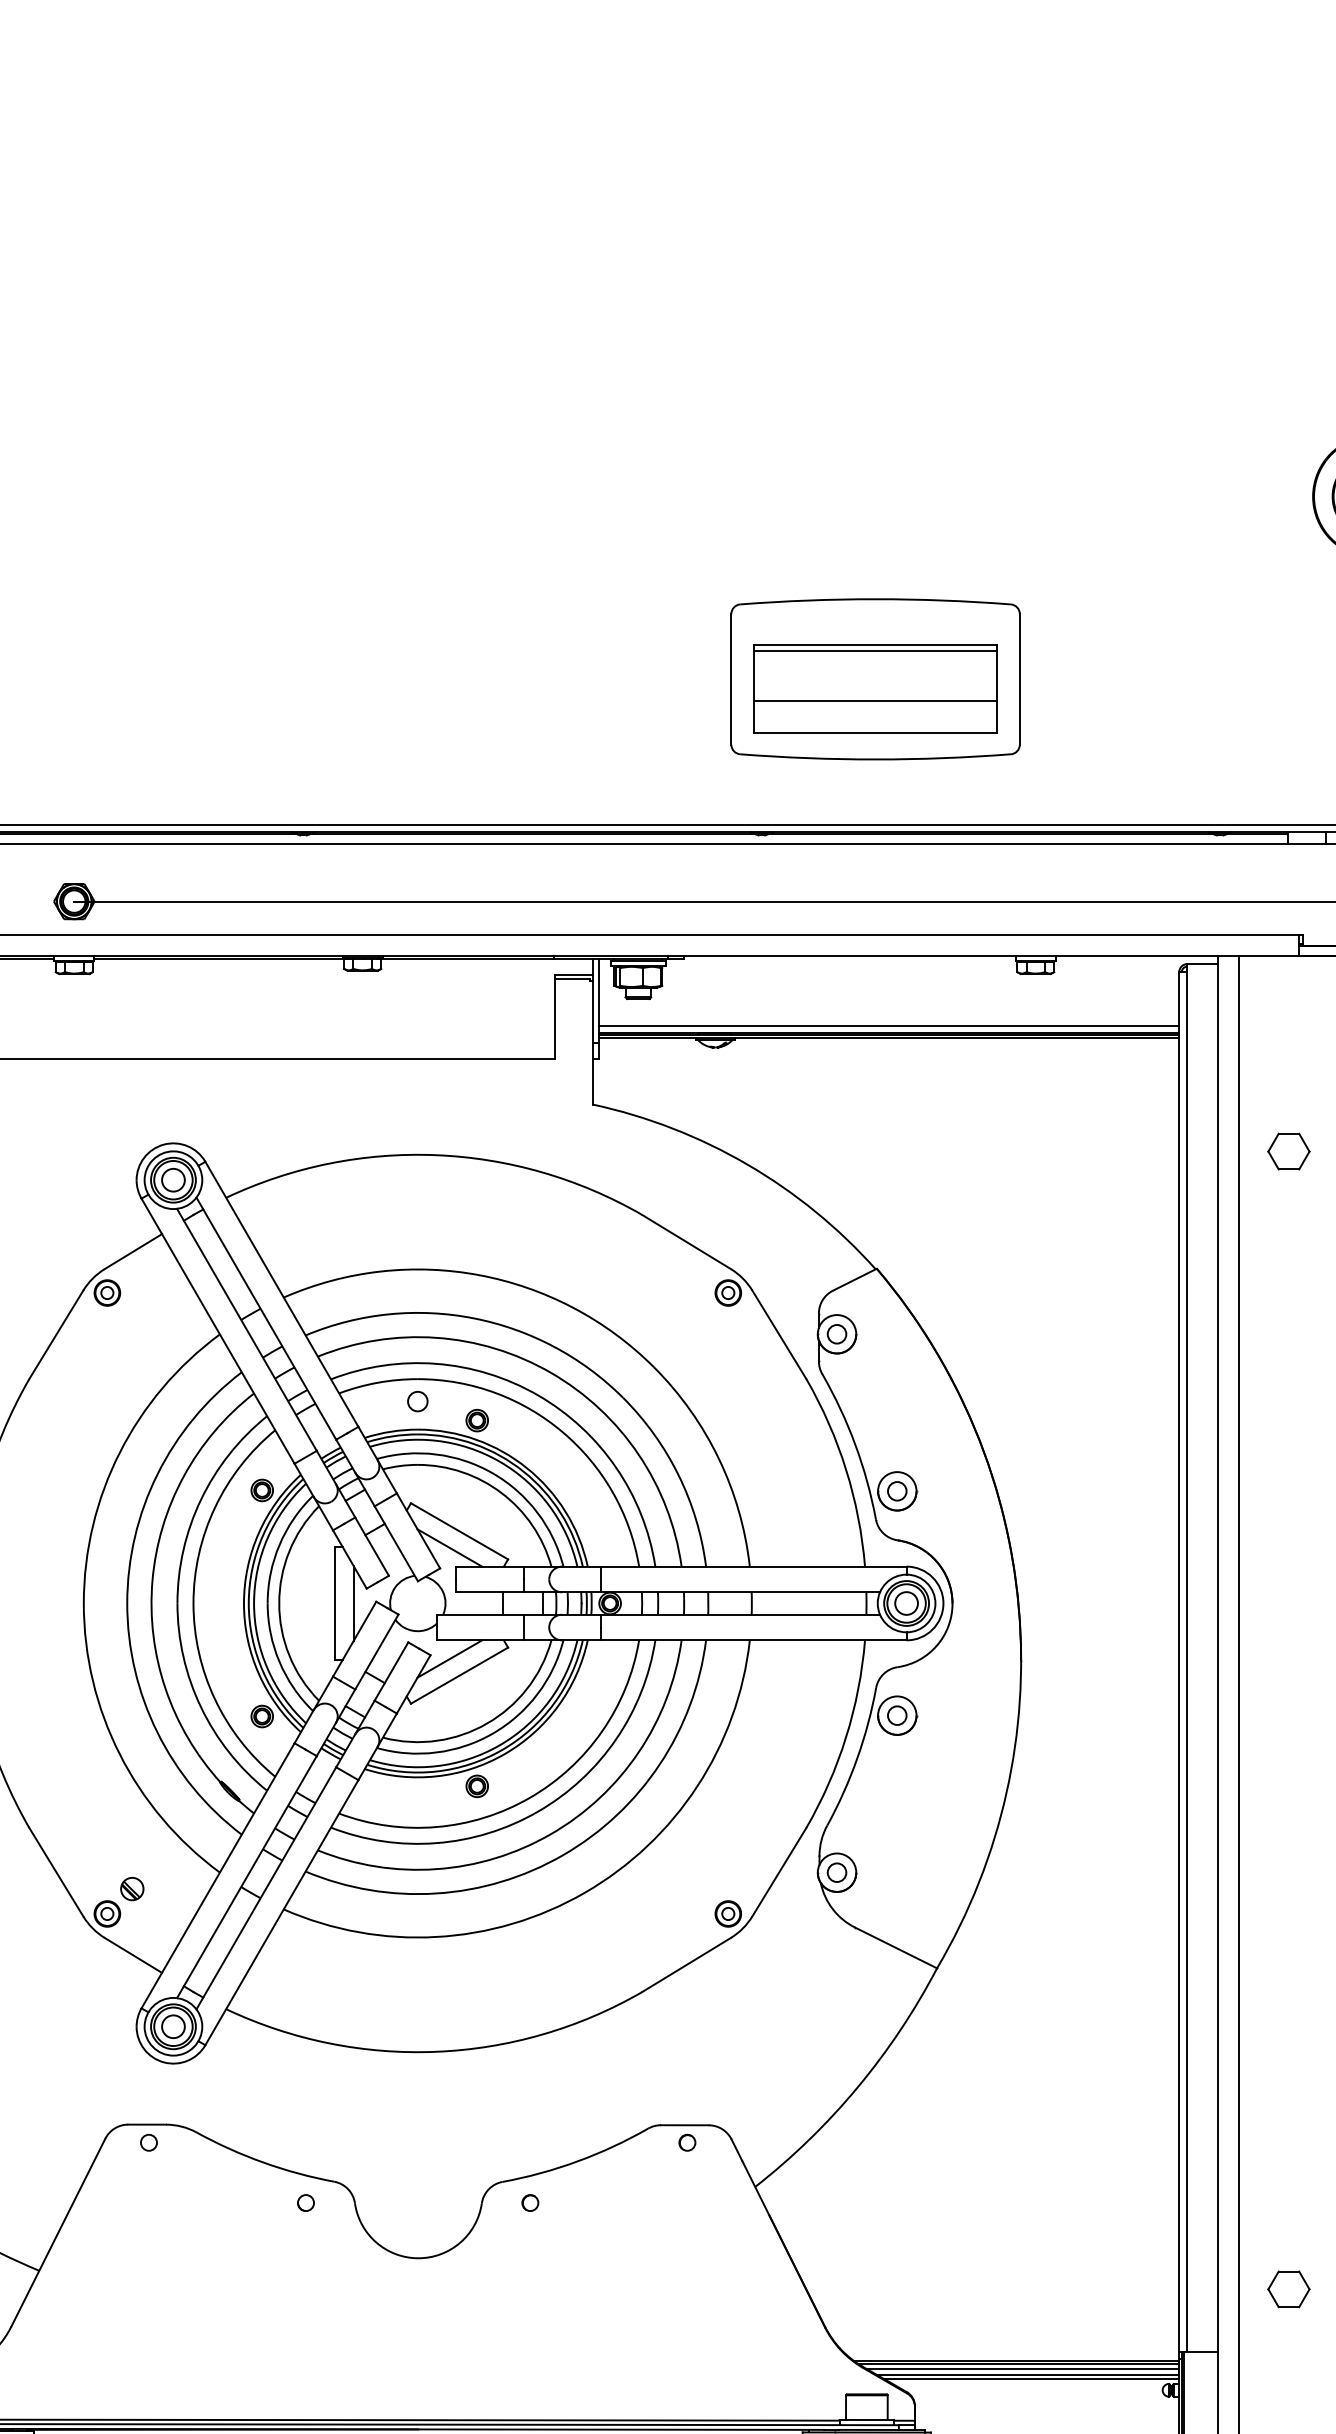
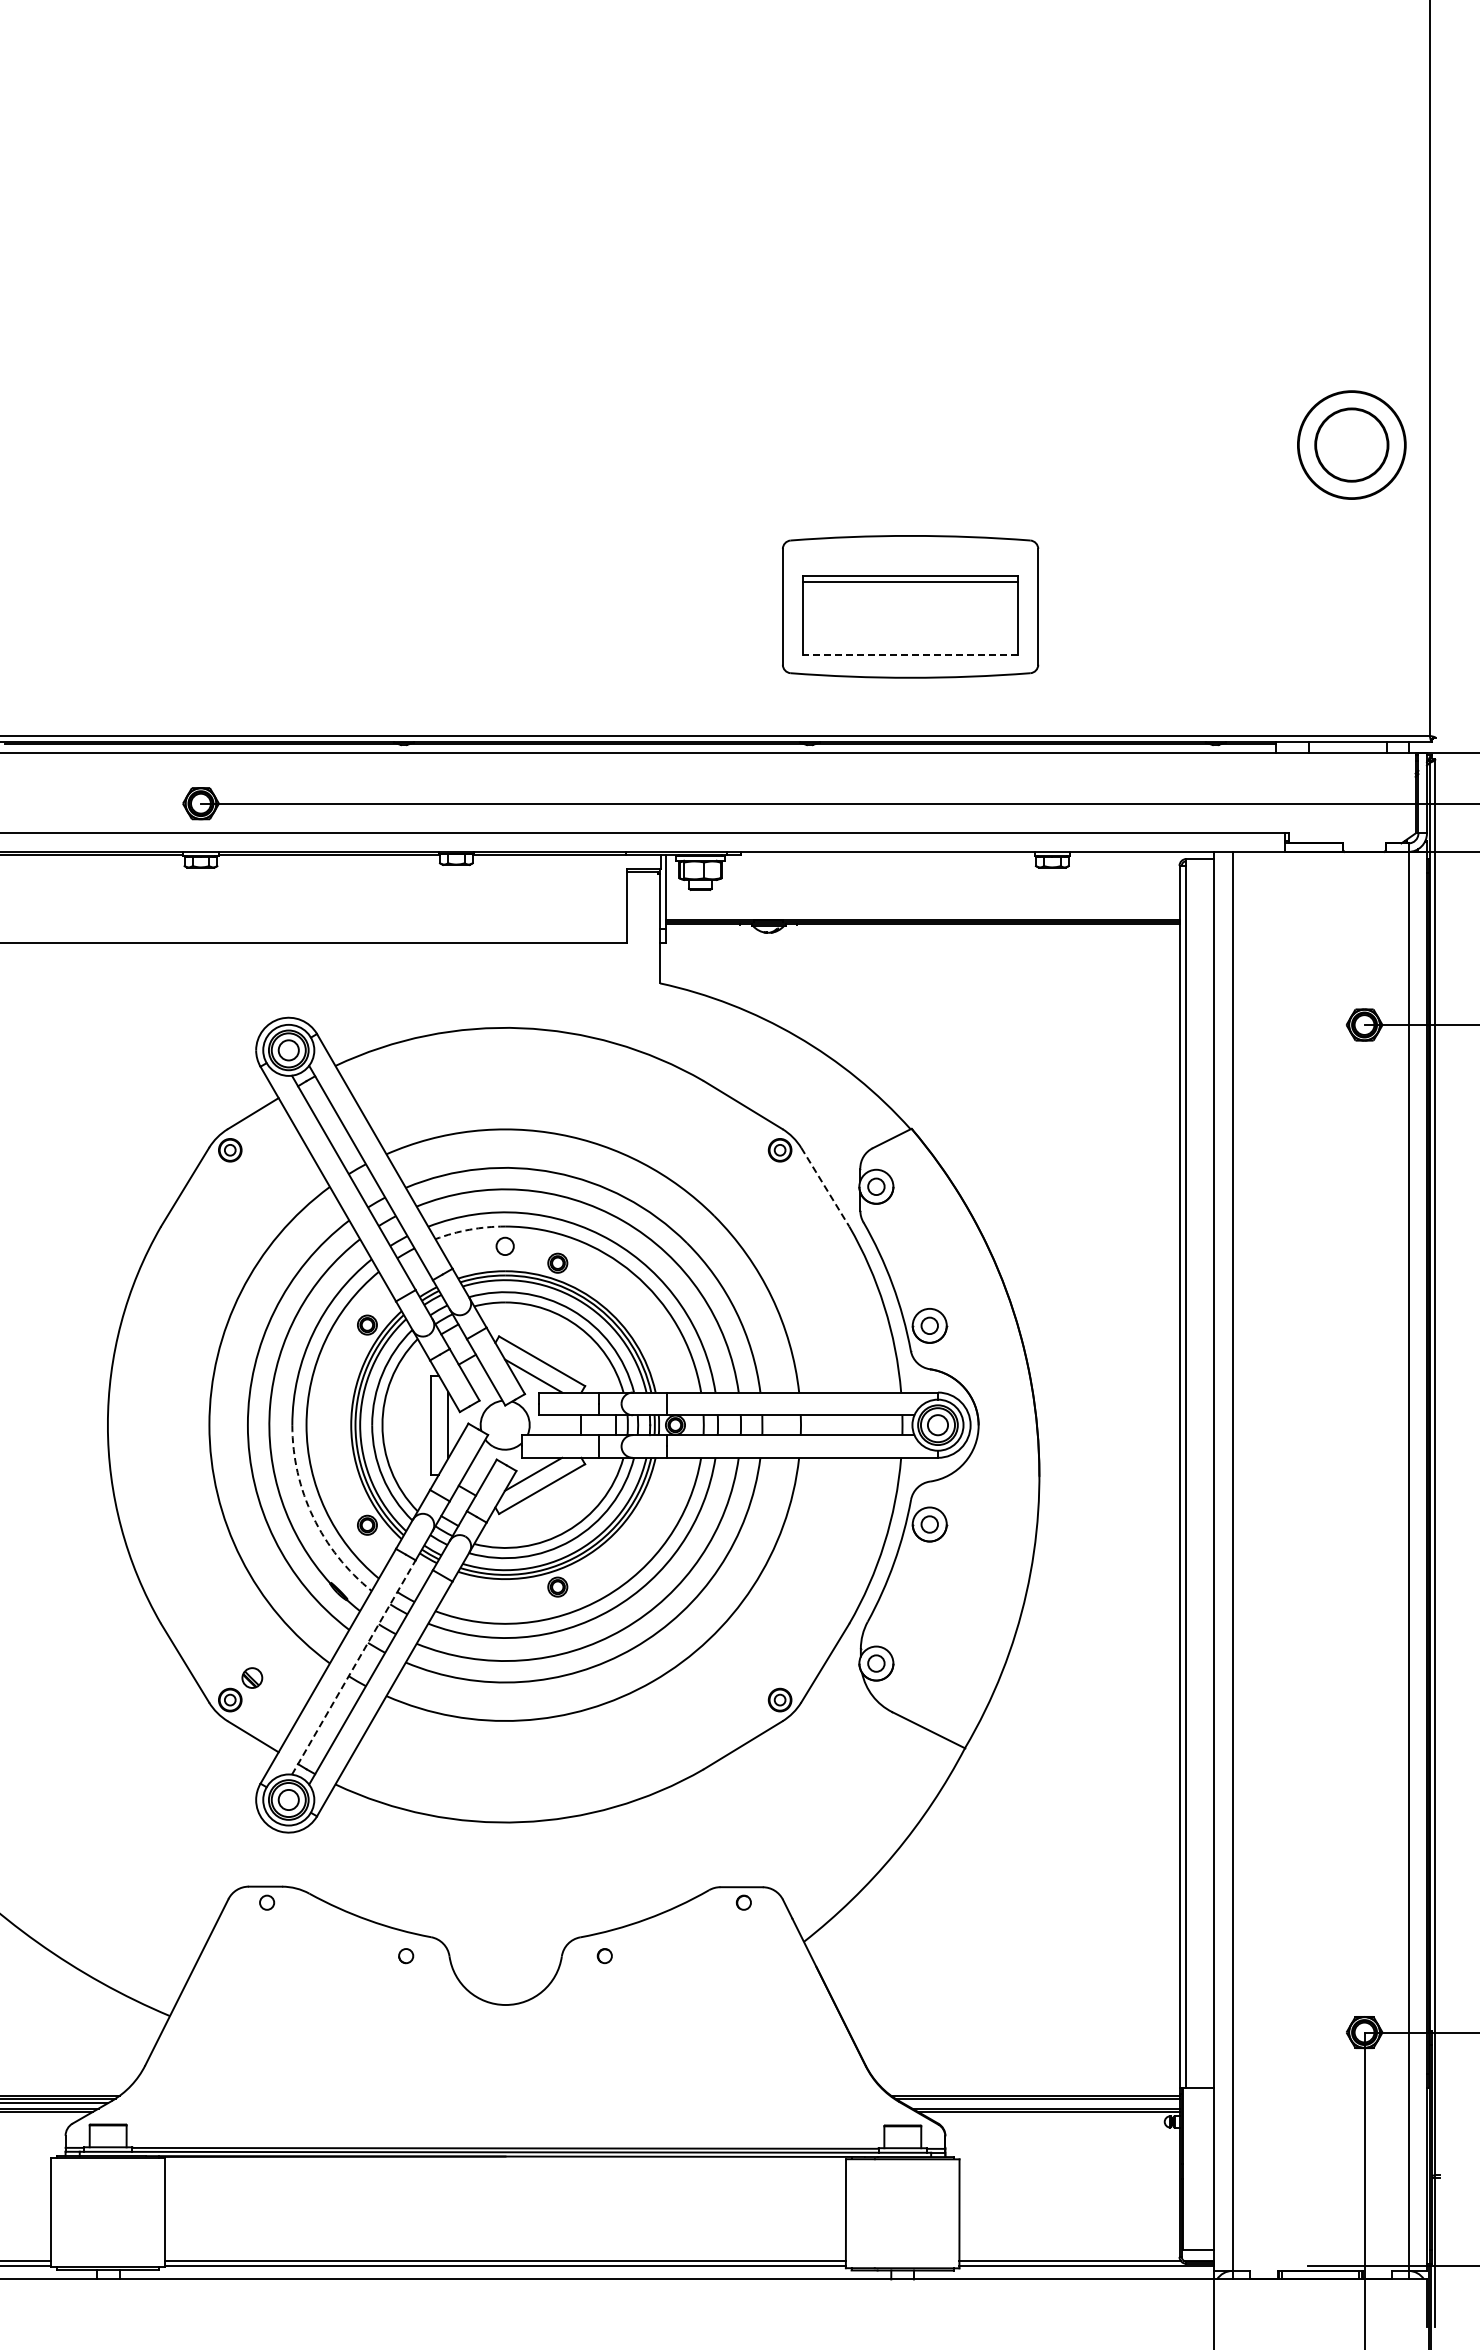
line: (875, 701) -> (910, 626), removed
line: (875, 733) -> (910, 654), solid -> dashed
line: (889, 1026) -> (922, 914), removed
part: (1288, 1150) -> (1276, 1024), removed
line: (779, 1335) -> (825, 1187), solid -> dashed
arc: (377, 1382) -> (469, 1229), solid -> dashed
arc: (201, 1707) -> (313, 1517), solid -> dashed
line: (246, 1877) -> (353, 1667), solid -> dashed
part: (1288, 2289) -> (1276, 2032), removed
line: (1022, 2369) -> (1040, 2103), removed

